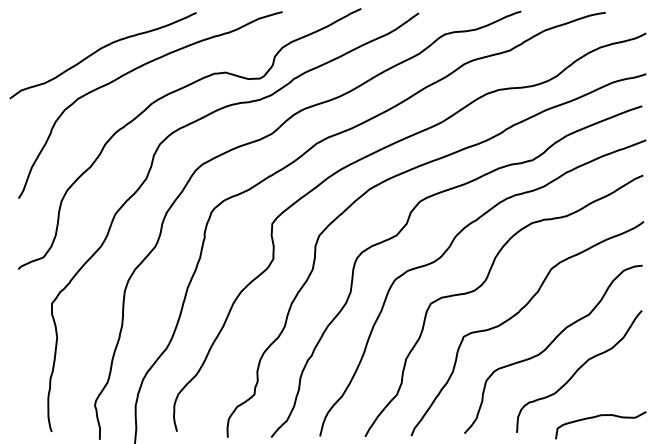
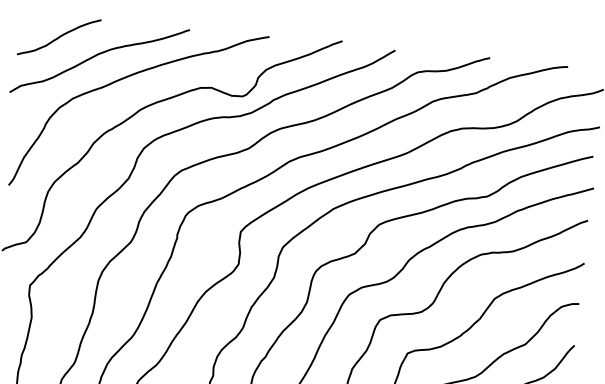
curve: (56, 34) -> (58, 37), added

